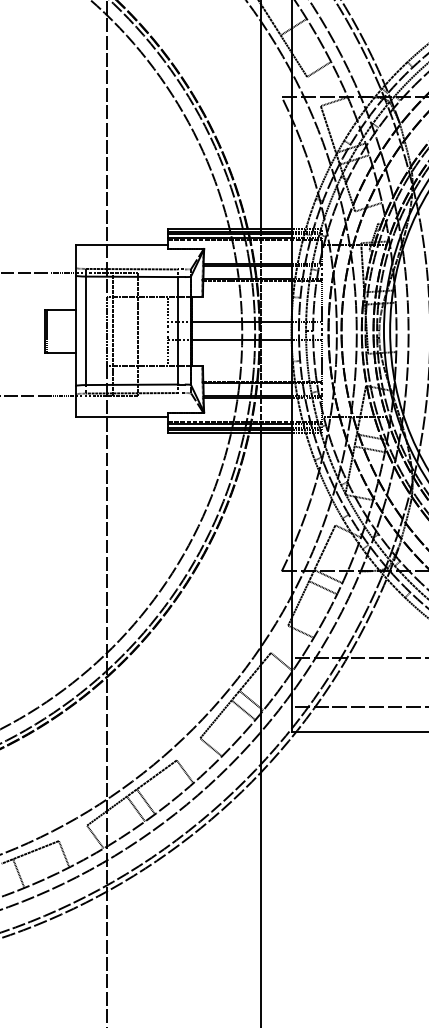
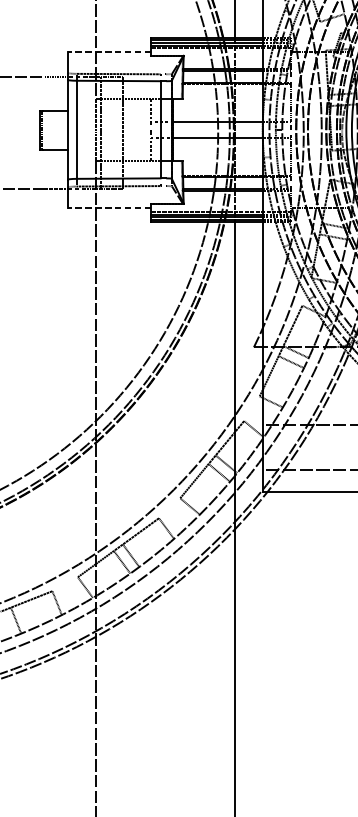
line: (121, 244) -> (108, 51), solid -> dashed
line: (121, 417) -> (108, 208), solid -> dashed

